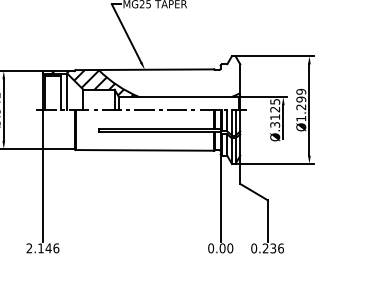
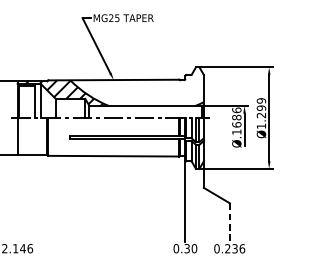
text: (275, 112) -> (237, 120), Ø.3125 -> Ø.1686
line: (42, 196) -> (17, 199), removed
line: (267, 220) -> (229, 222), solid -> dashed
text: (222, 248) -> (187, 248), 0.00 -> 0.30

